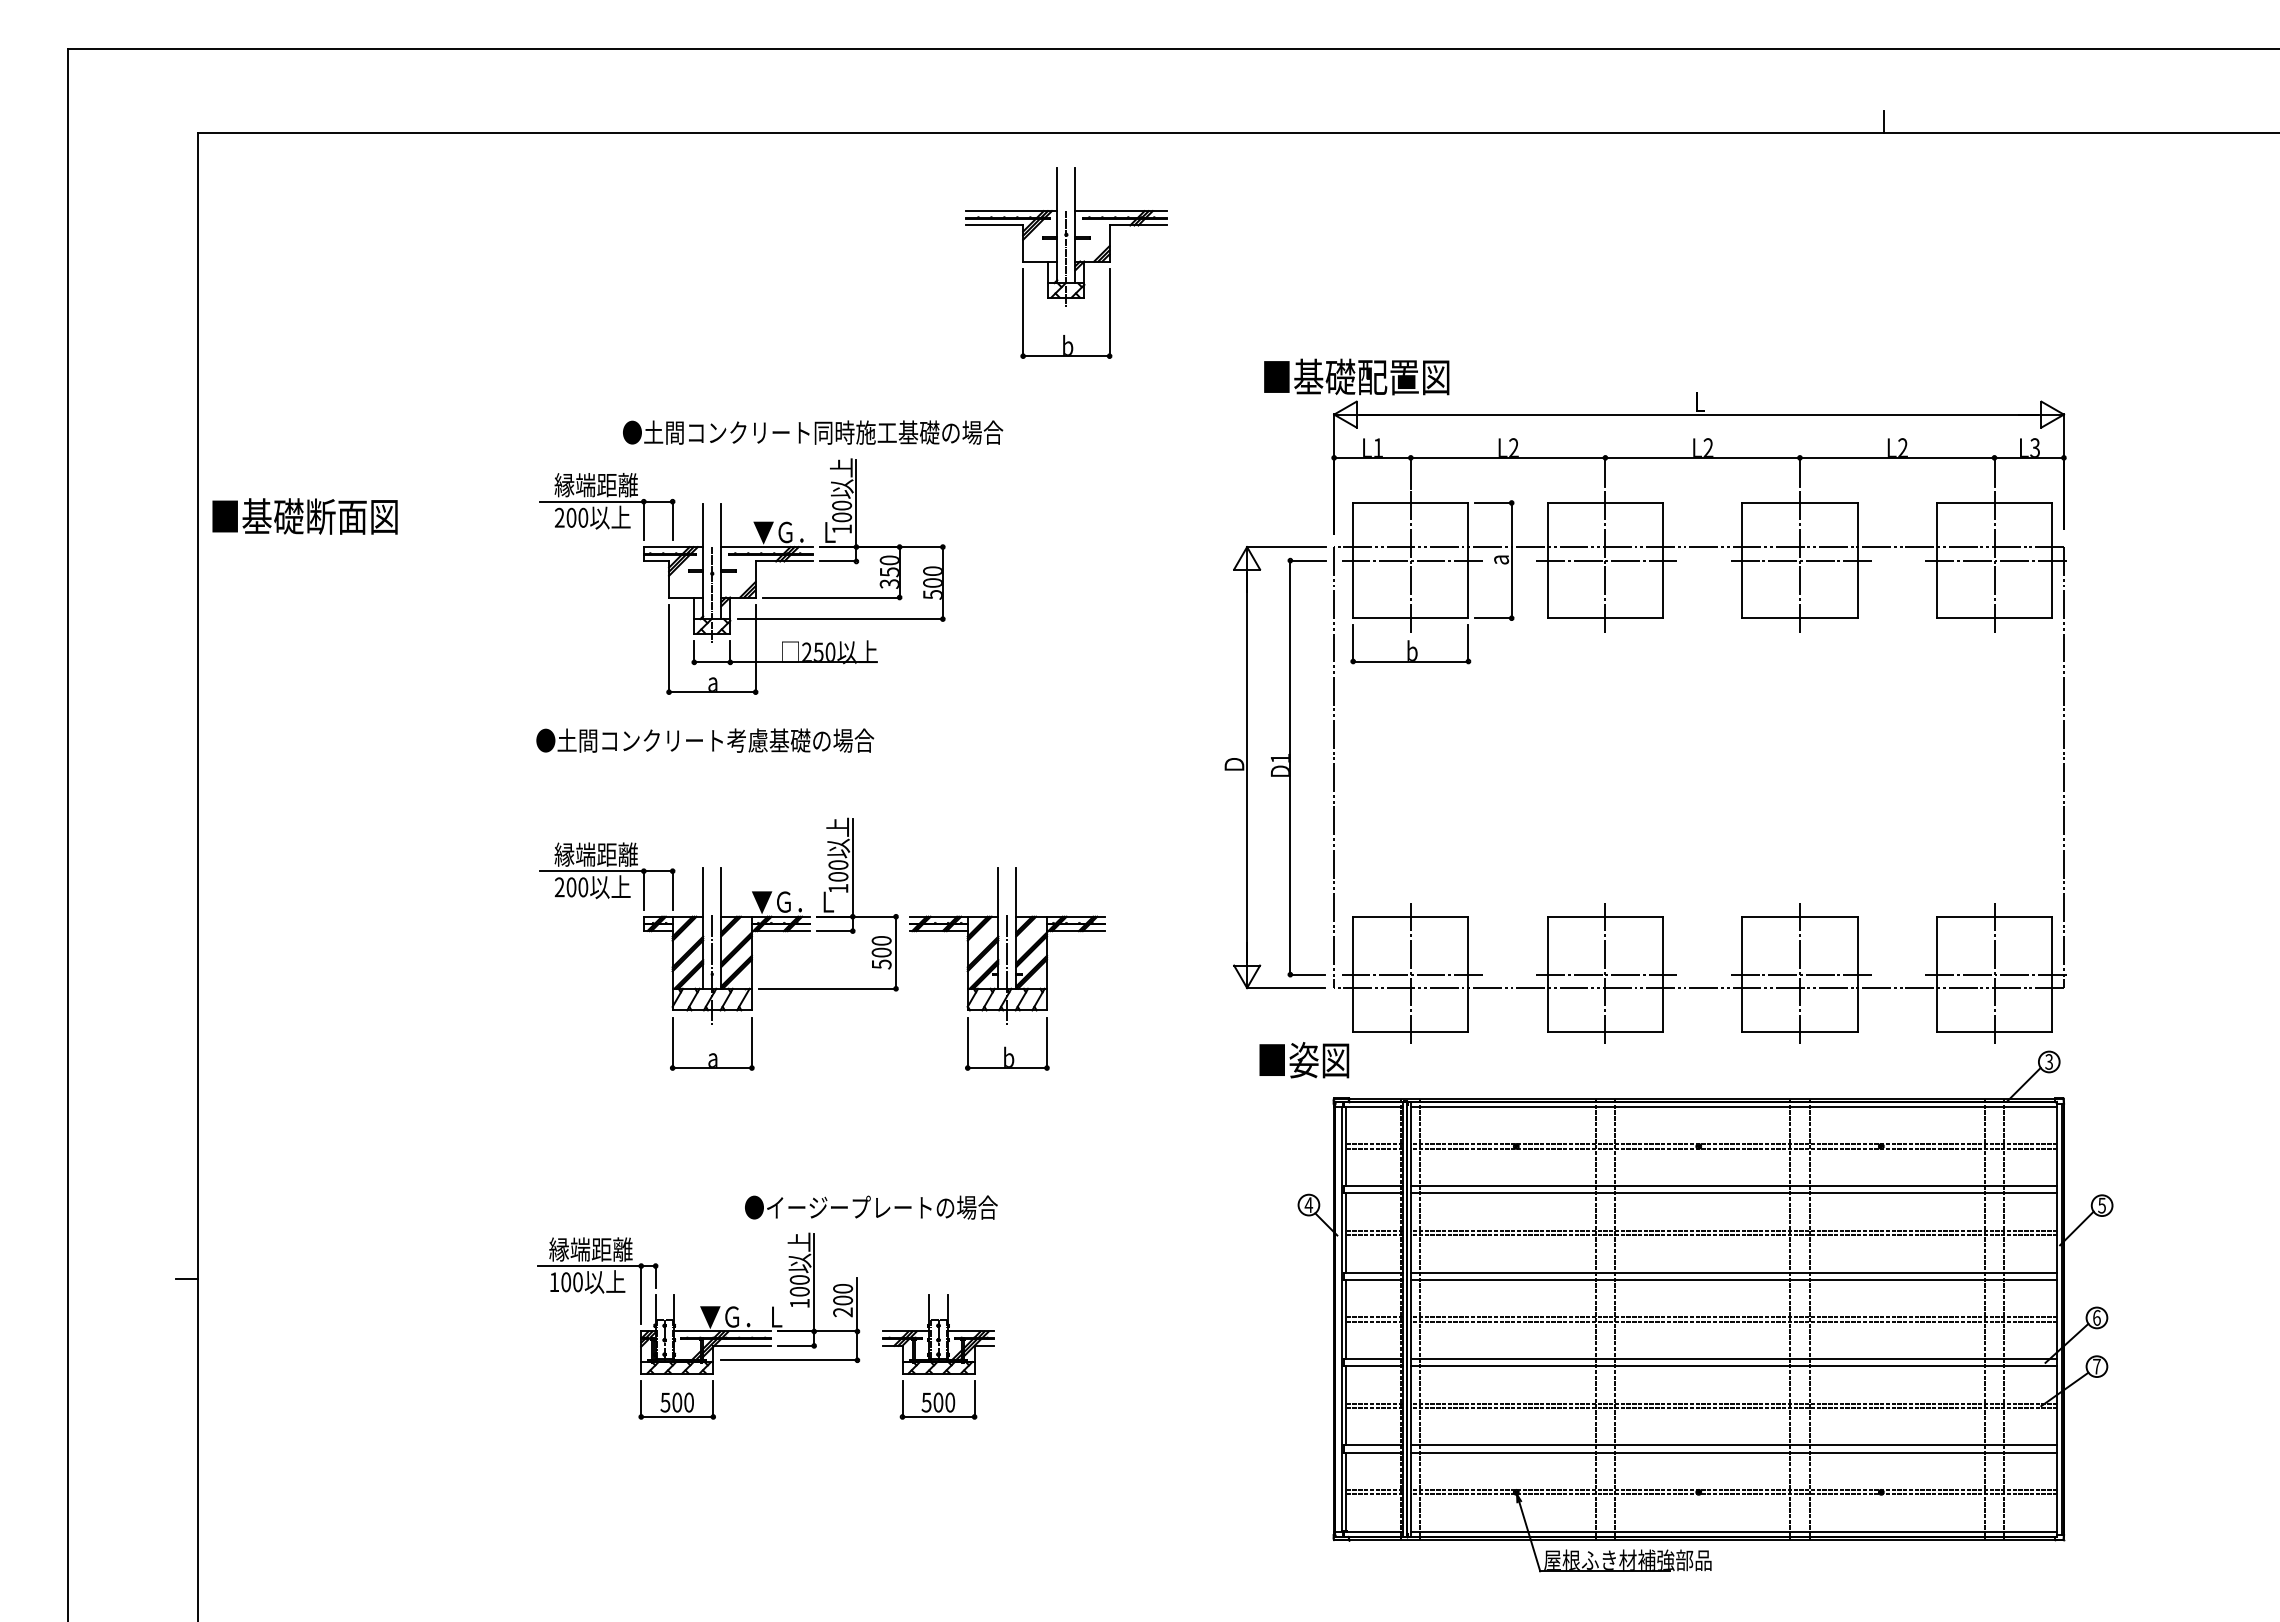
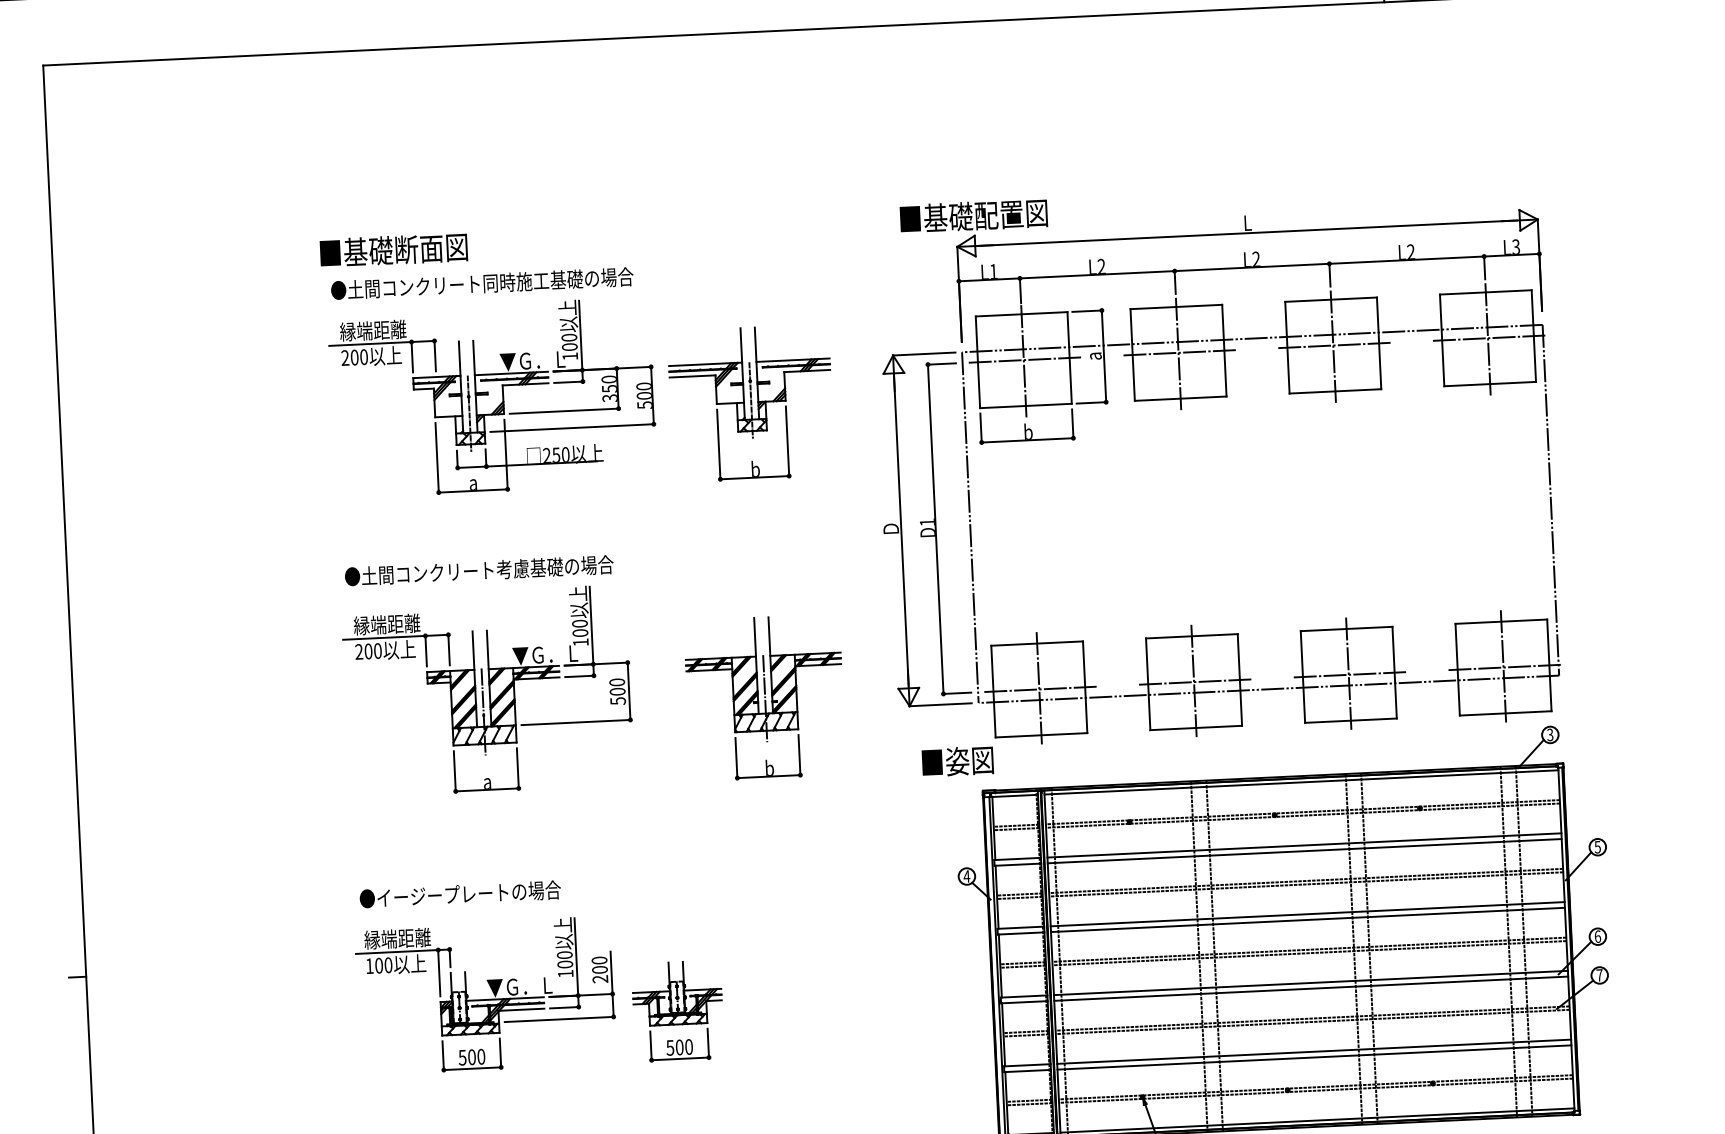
part: (1066, 262) -> (751, 403), moved
text: (813, 432) -> (482, 283), moved
text: (304, 516) -> (393, 250), moved
text: (705, 740) -> (479, 570), moved
part: (1007, 968) -> (765, 697), moved
text: (871, 1207) -> (460, 894), moved

